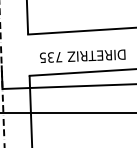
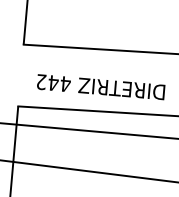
text: (51, 57) -> (54, 83), 735 -> 442

